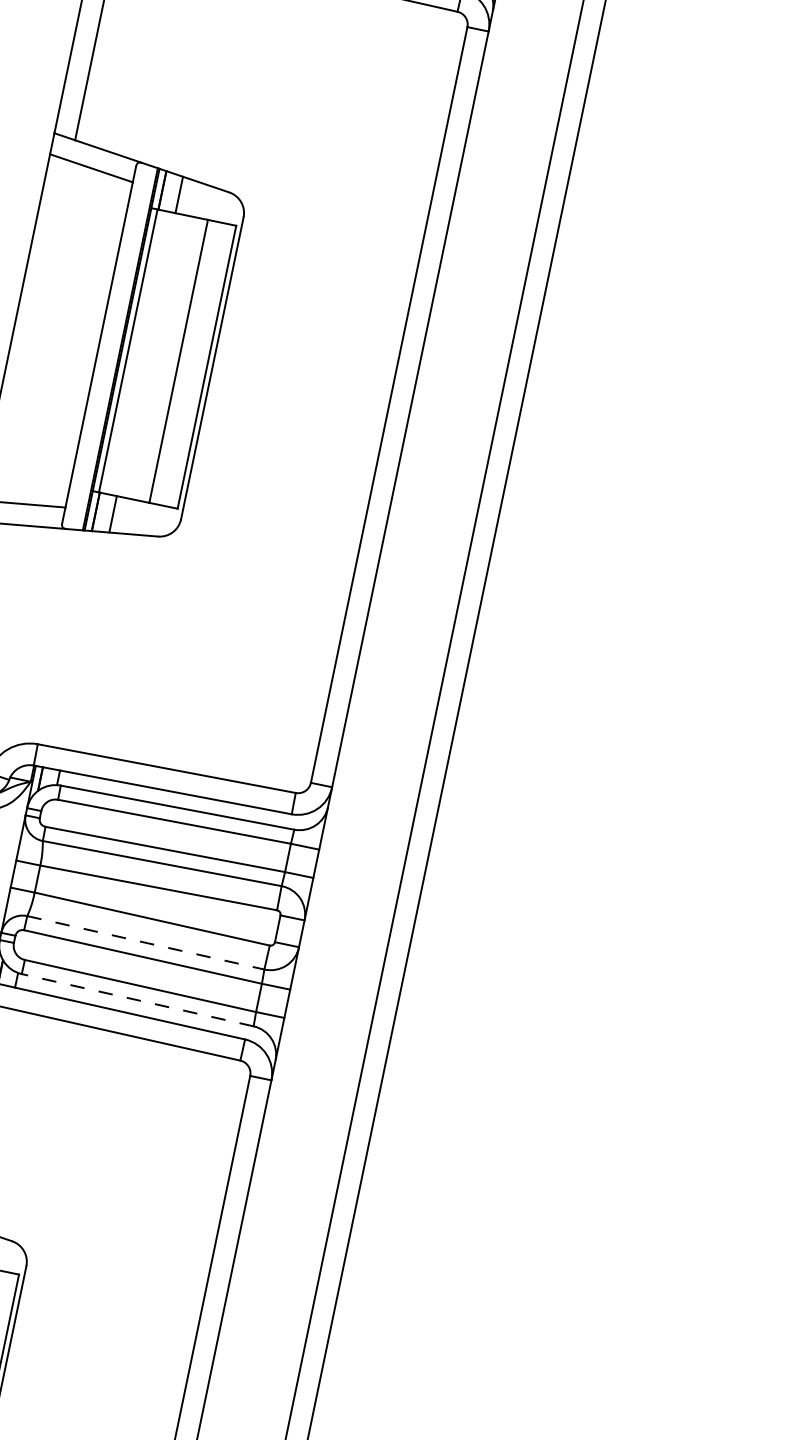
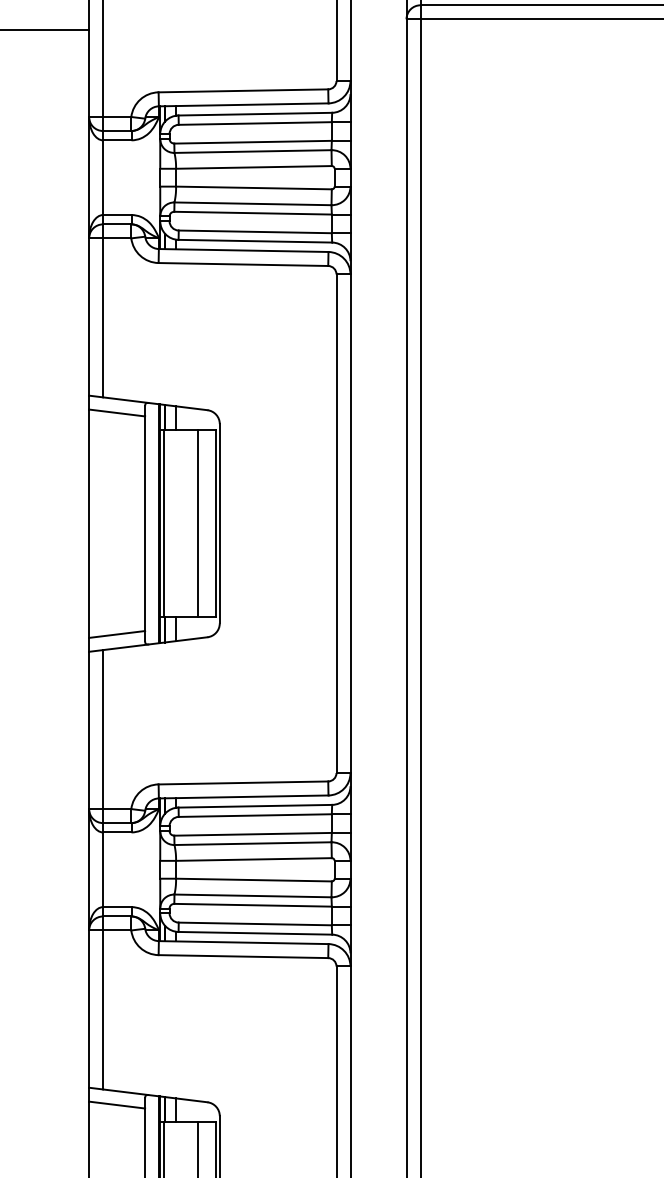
line: (146, 942) -> (253, 895), dashed -> solid
line: (137, 1000) -> (255, 933), dashed -> solid

